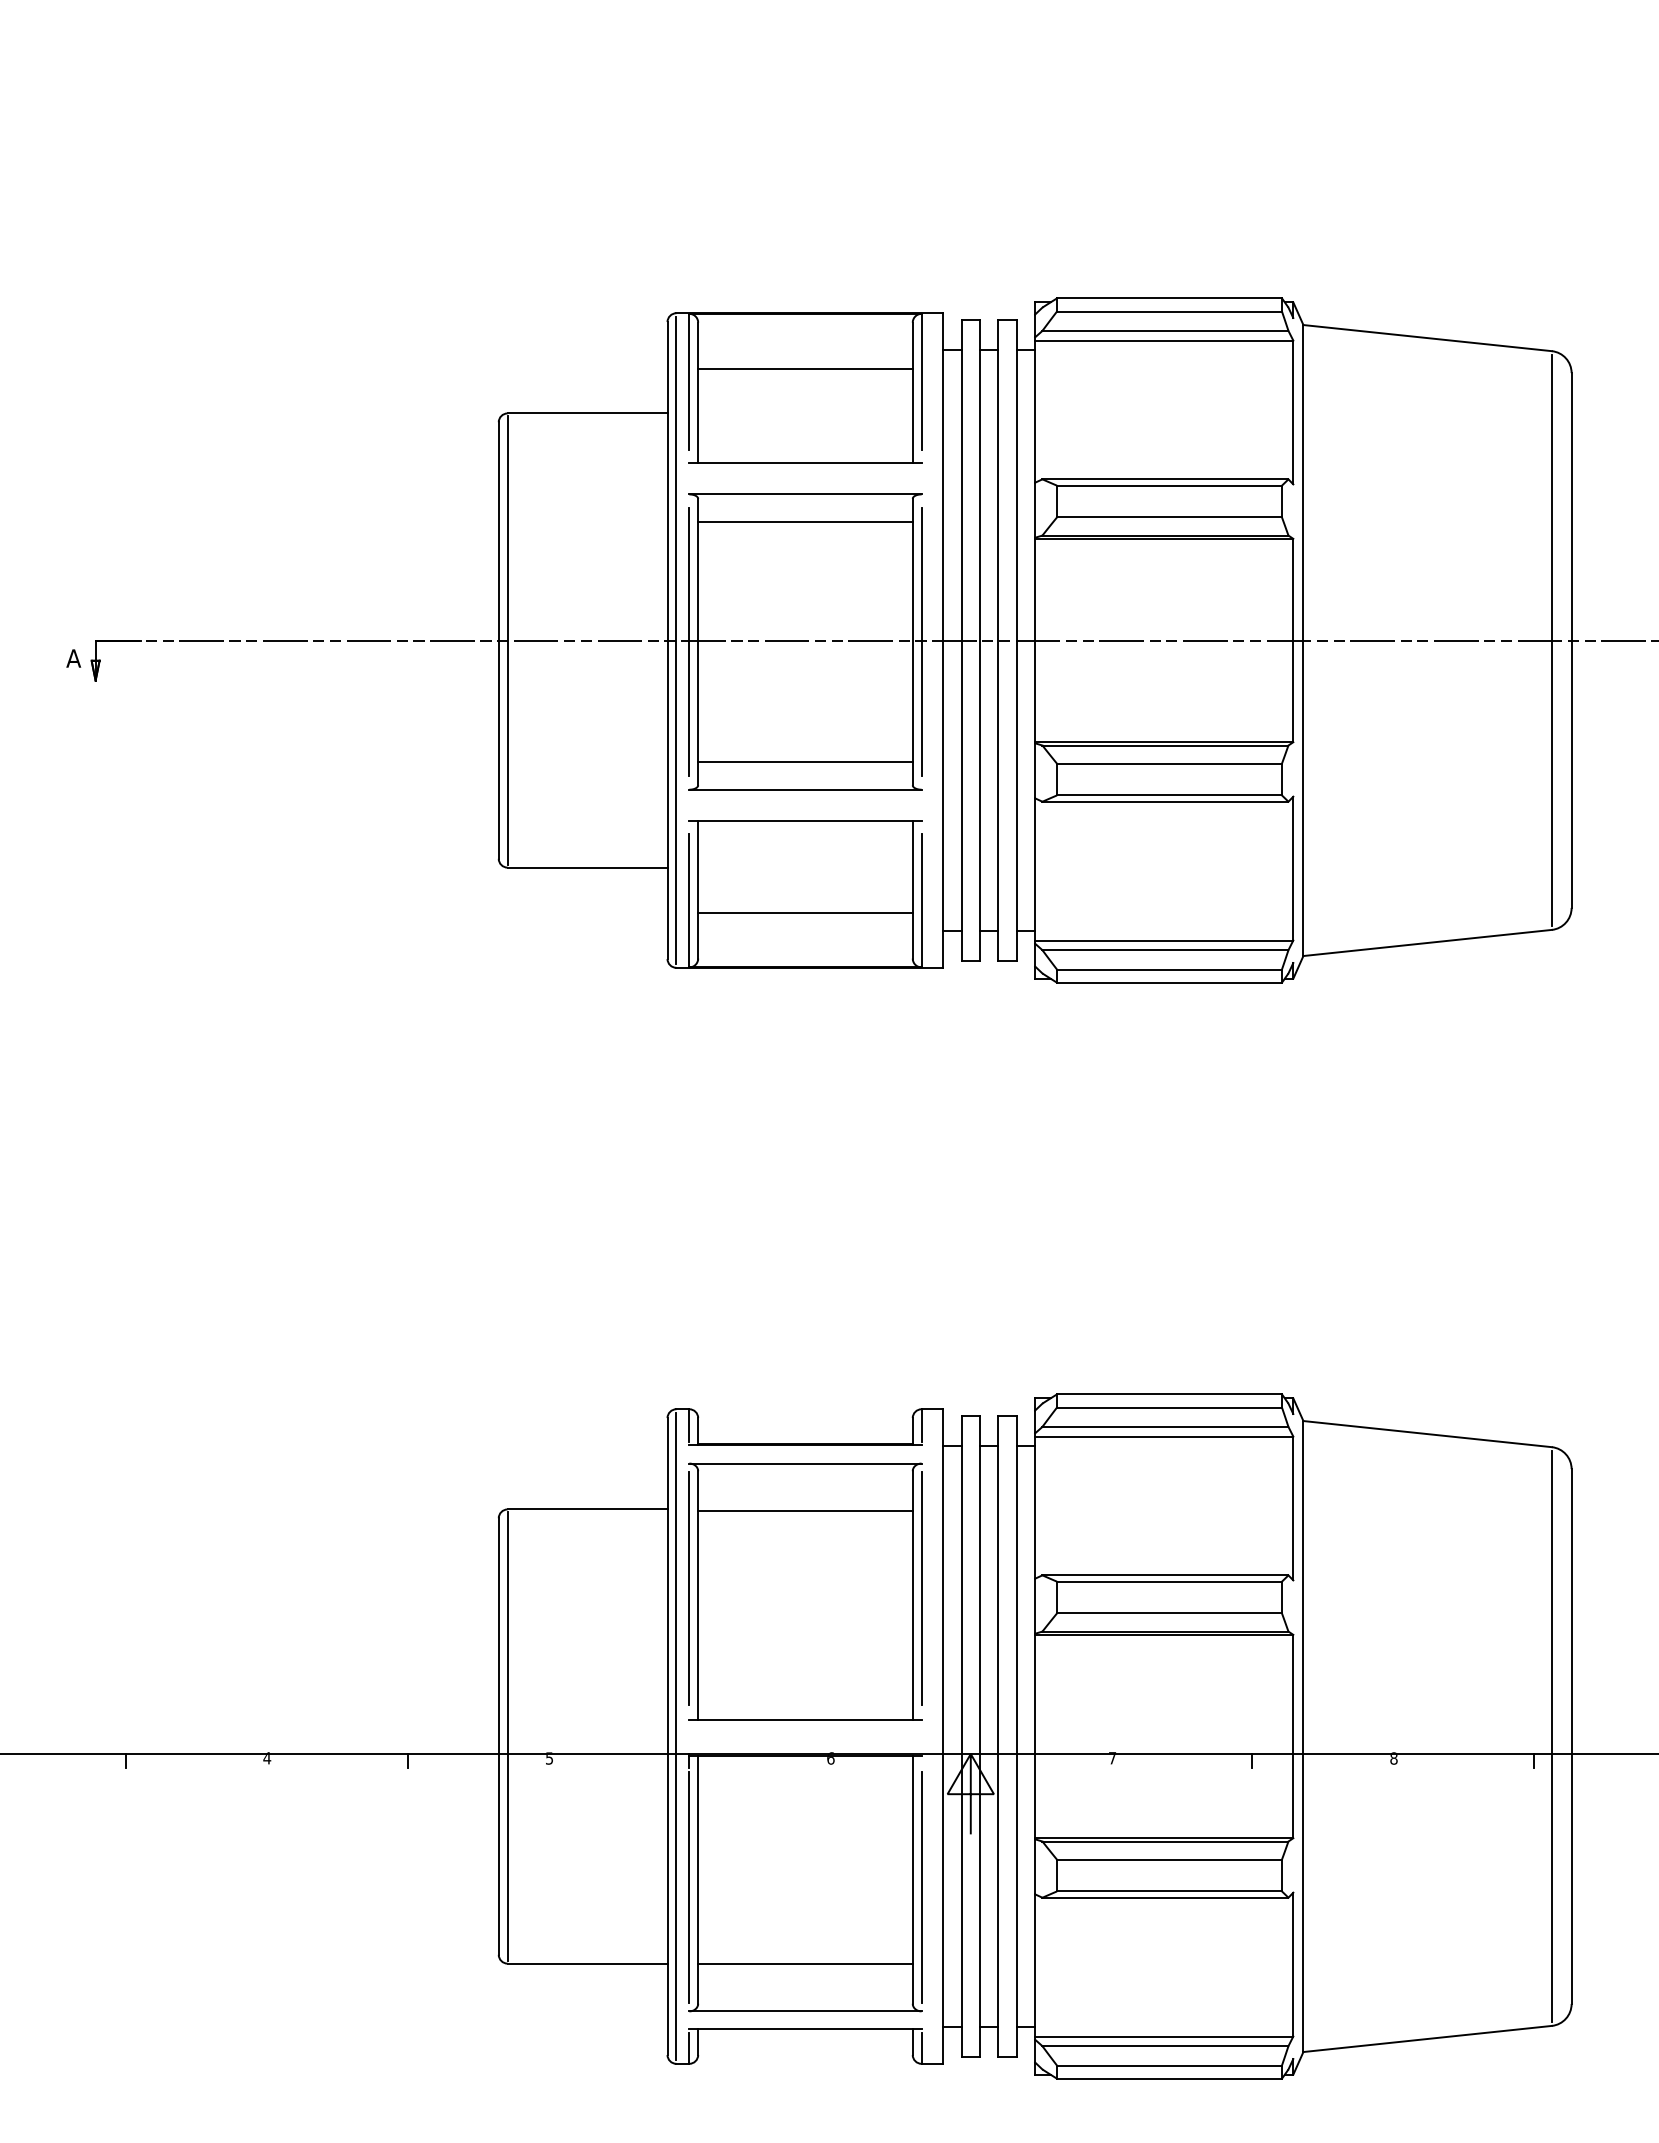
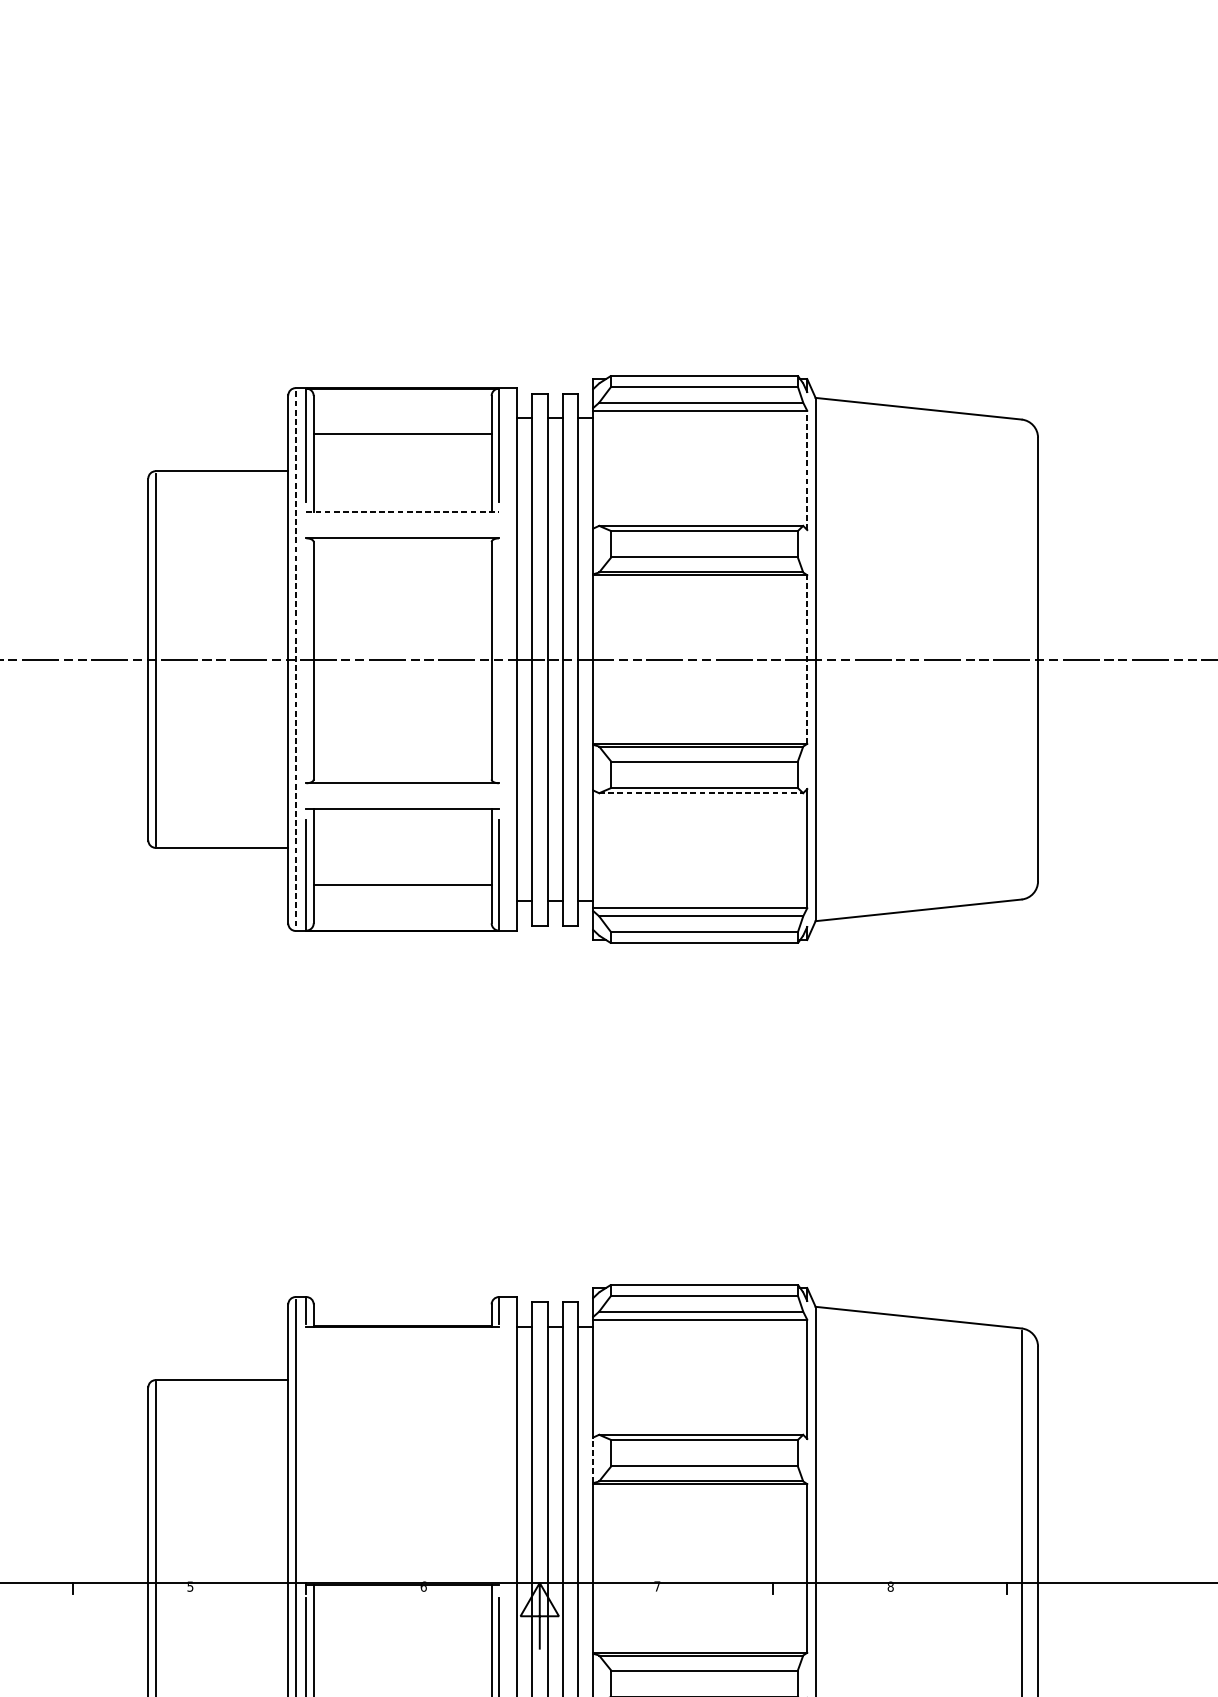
line: (1293, 412) -> (807, 470), solid -> dashed
line: (805, 462) -> (402, 511), solid -> dashed
line: (805, 521) -> (402, 560), removed
line: (1293, 640) -> (807, 659), solid -> dashed
line: (1551, 640) -> (1021, 659), removed
line: (676, 641) -> (295, 660), solid -> dashed
line: (689, 641) -> (306, 660), removed
line: (921, 641) -> (498, 660), removed
line: (805, 762) -> (402, 760), removed
line: (1165, 801) -> (701, 793), solid -> dashed
part: (805, 1591) -> (402, 1448), removed
line: (1035, 1606) -> (593, 1460), solid -> dashed

